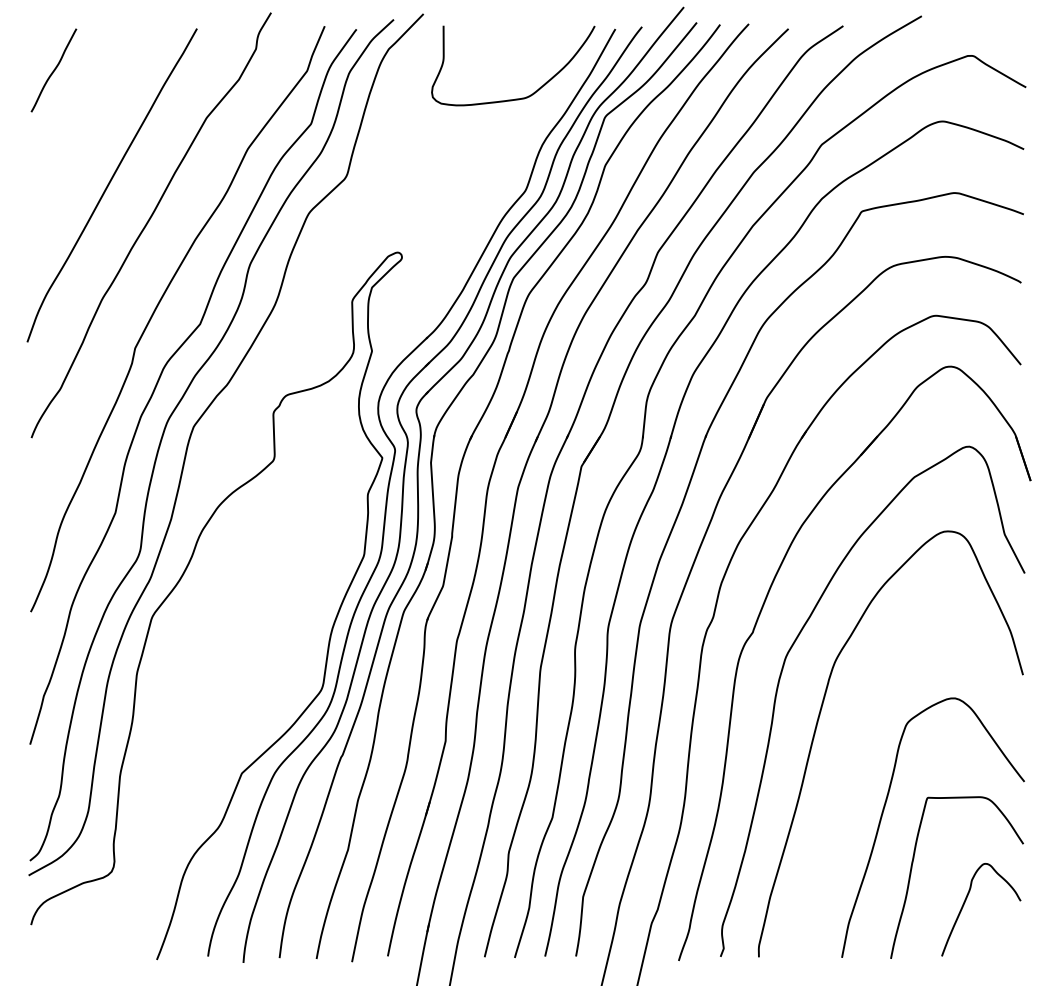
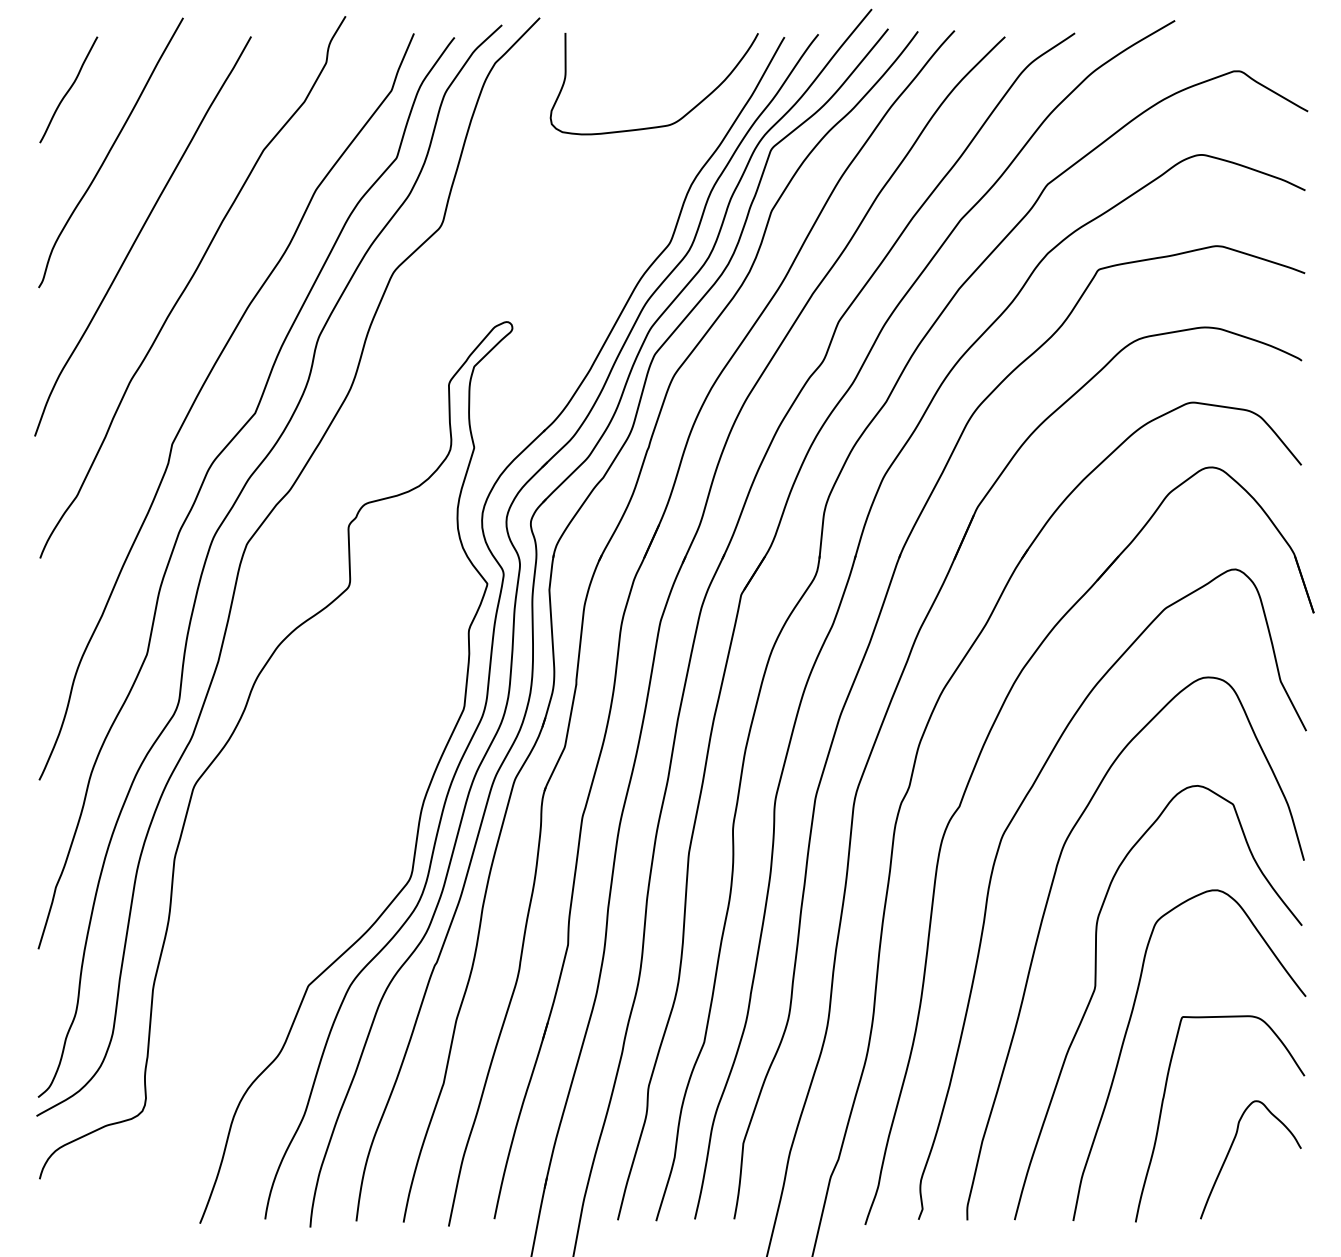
curve: (86, 119) -> (110, 152), added
curve: (860, 773) -> (1096, 986), added

